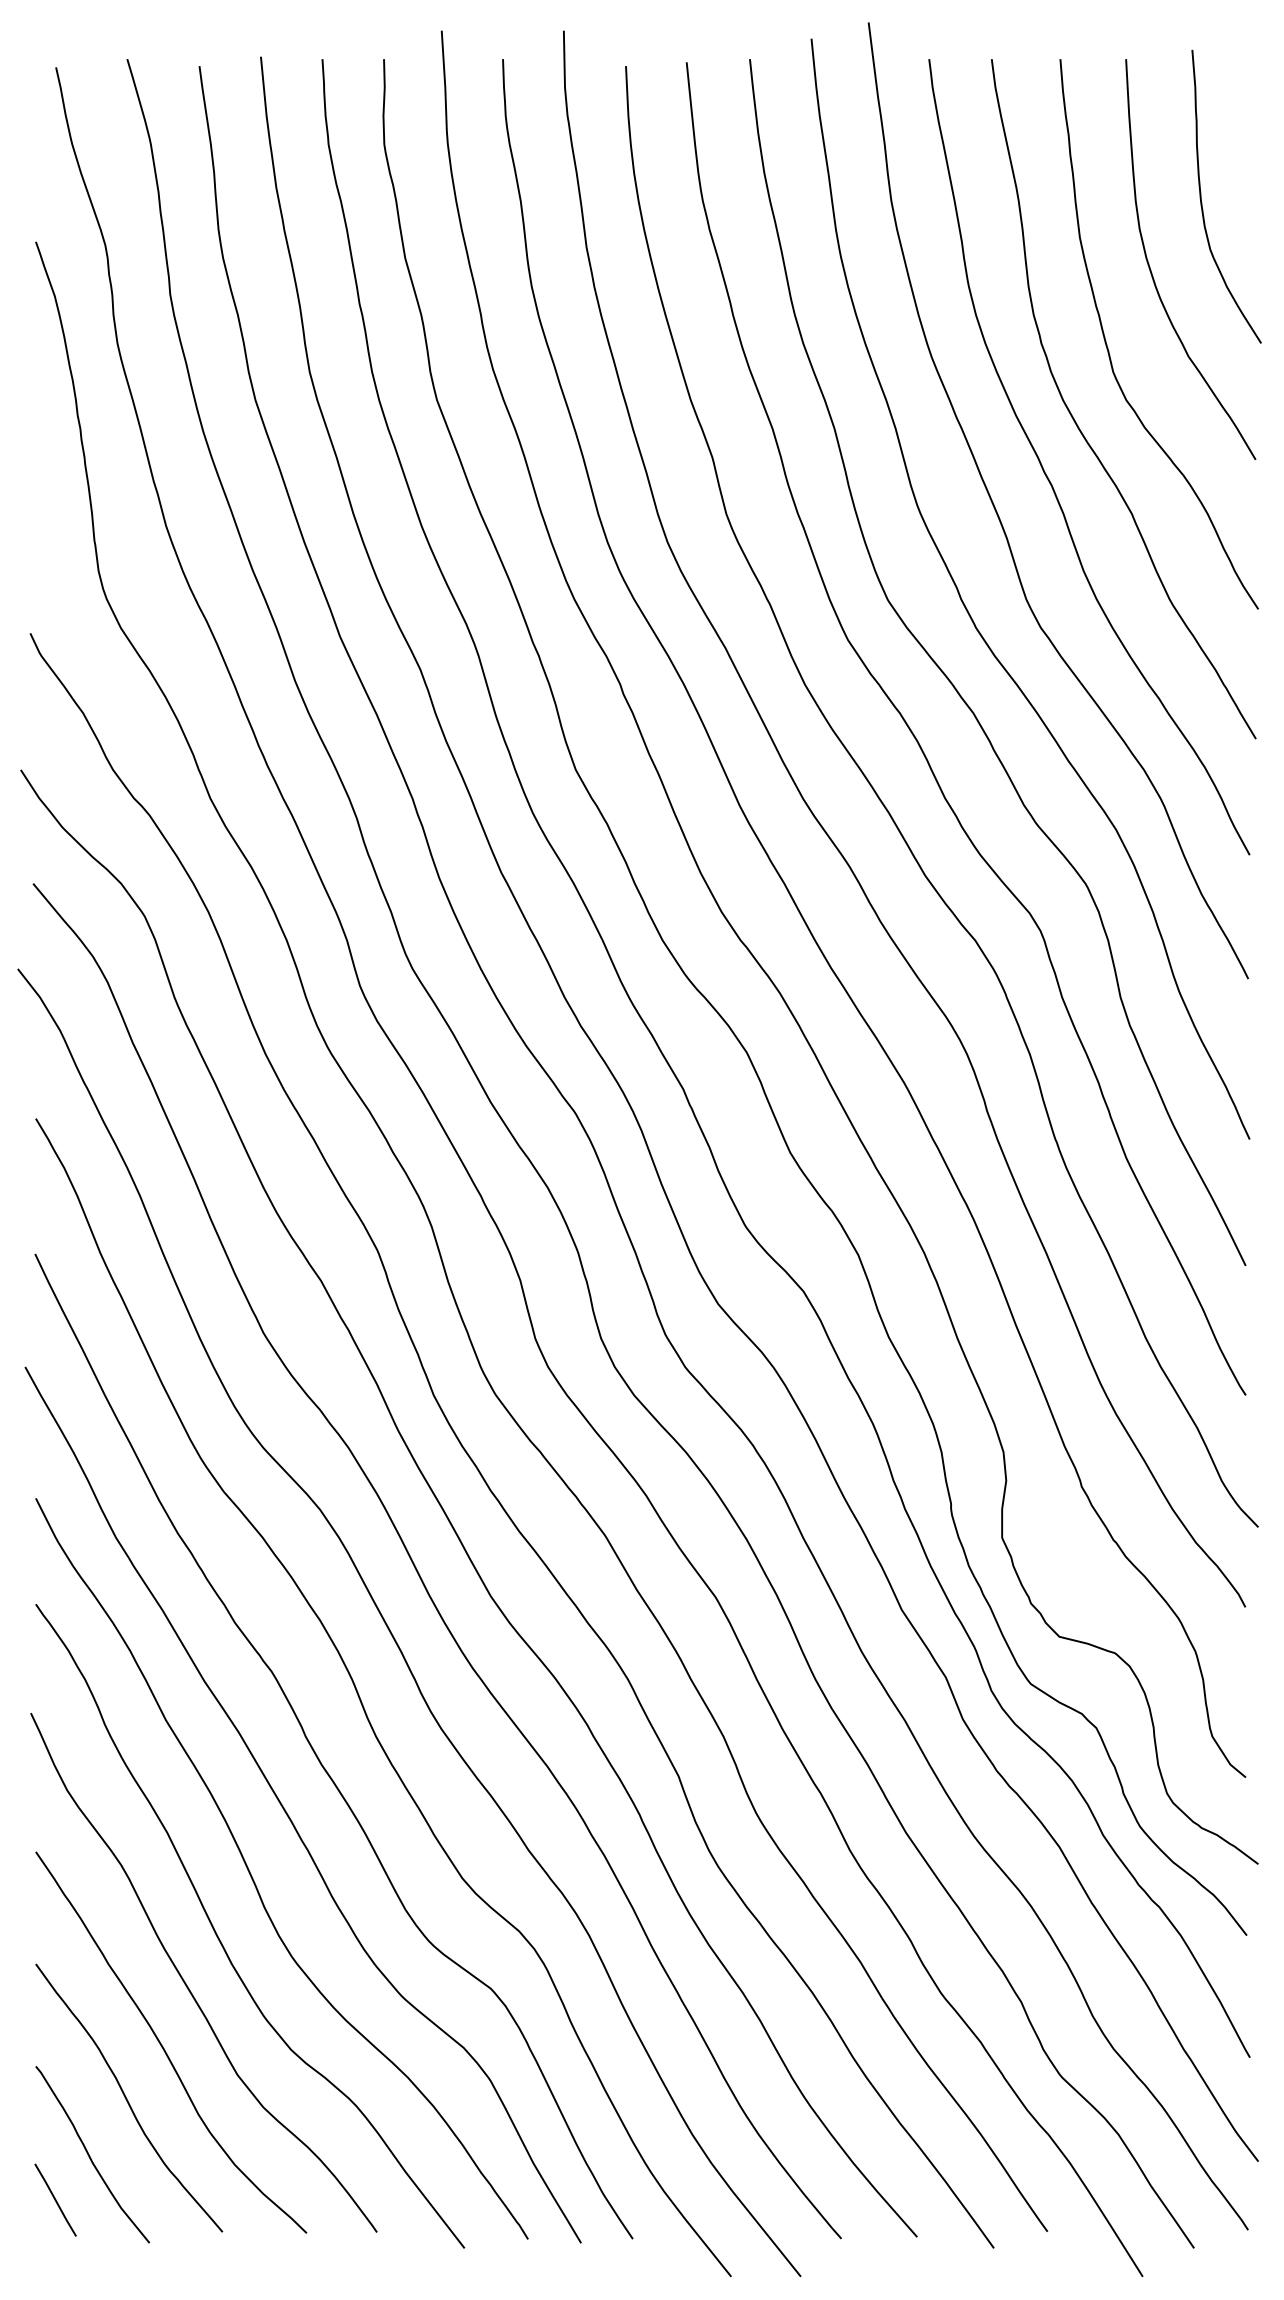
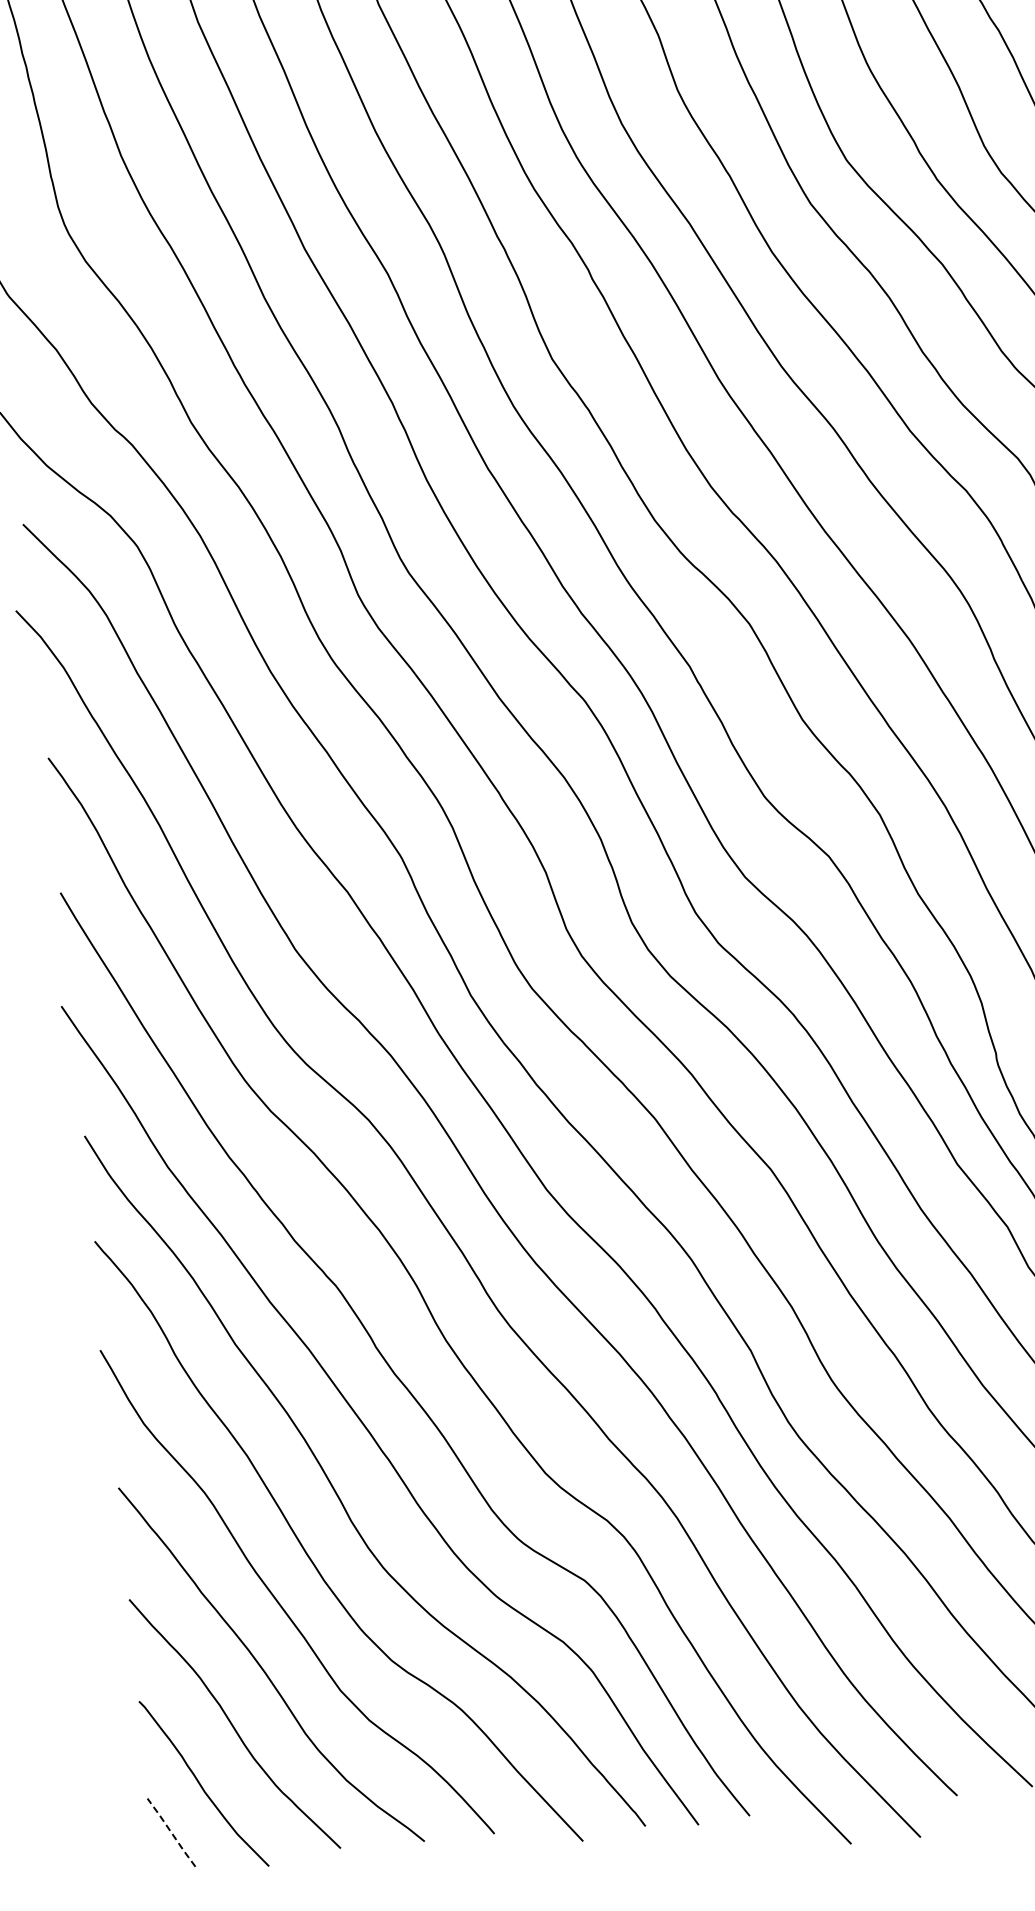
line: (55, 2200) -> (171, 1833), solid -> dashed

